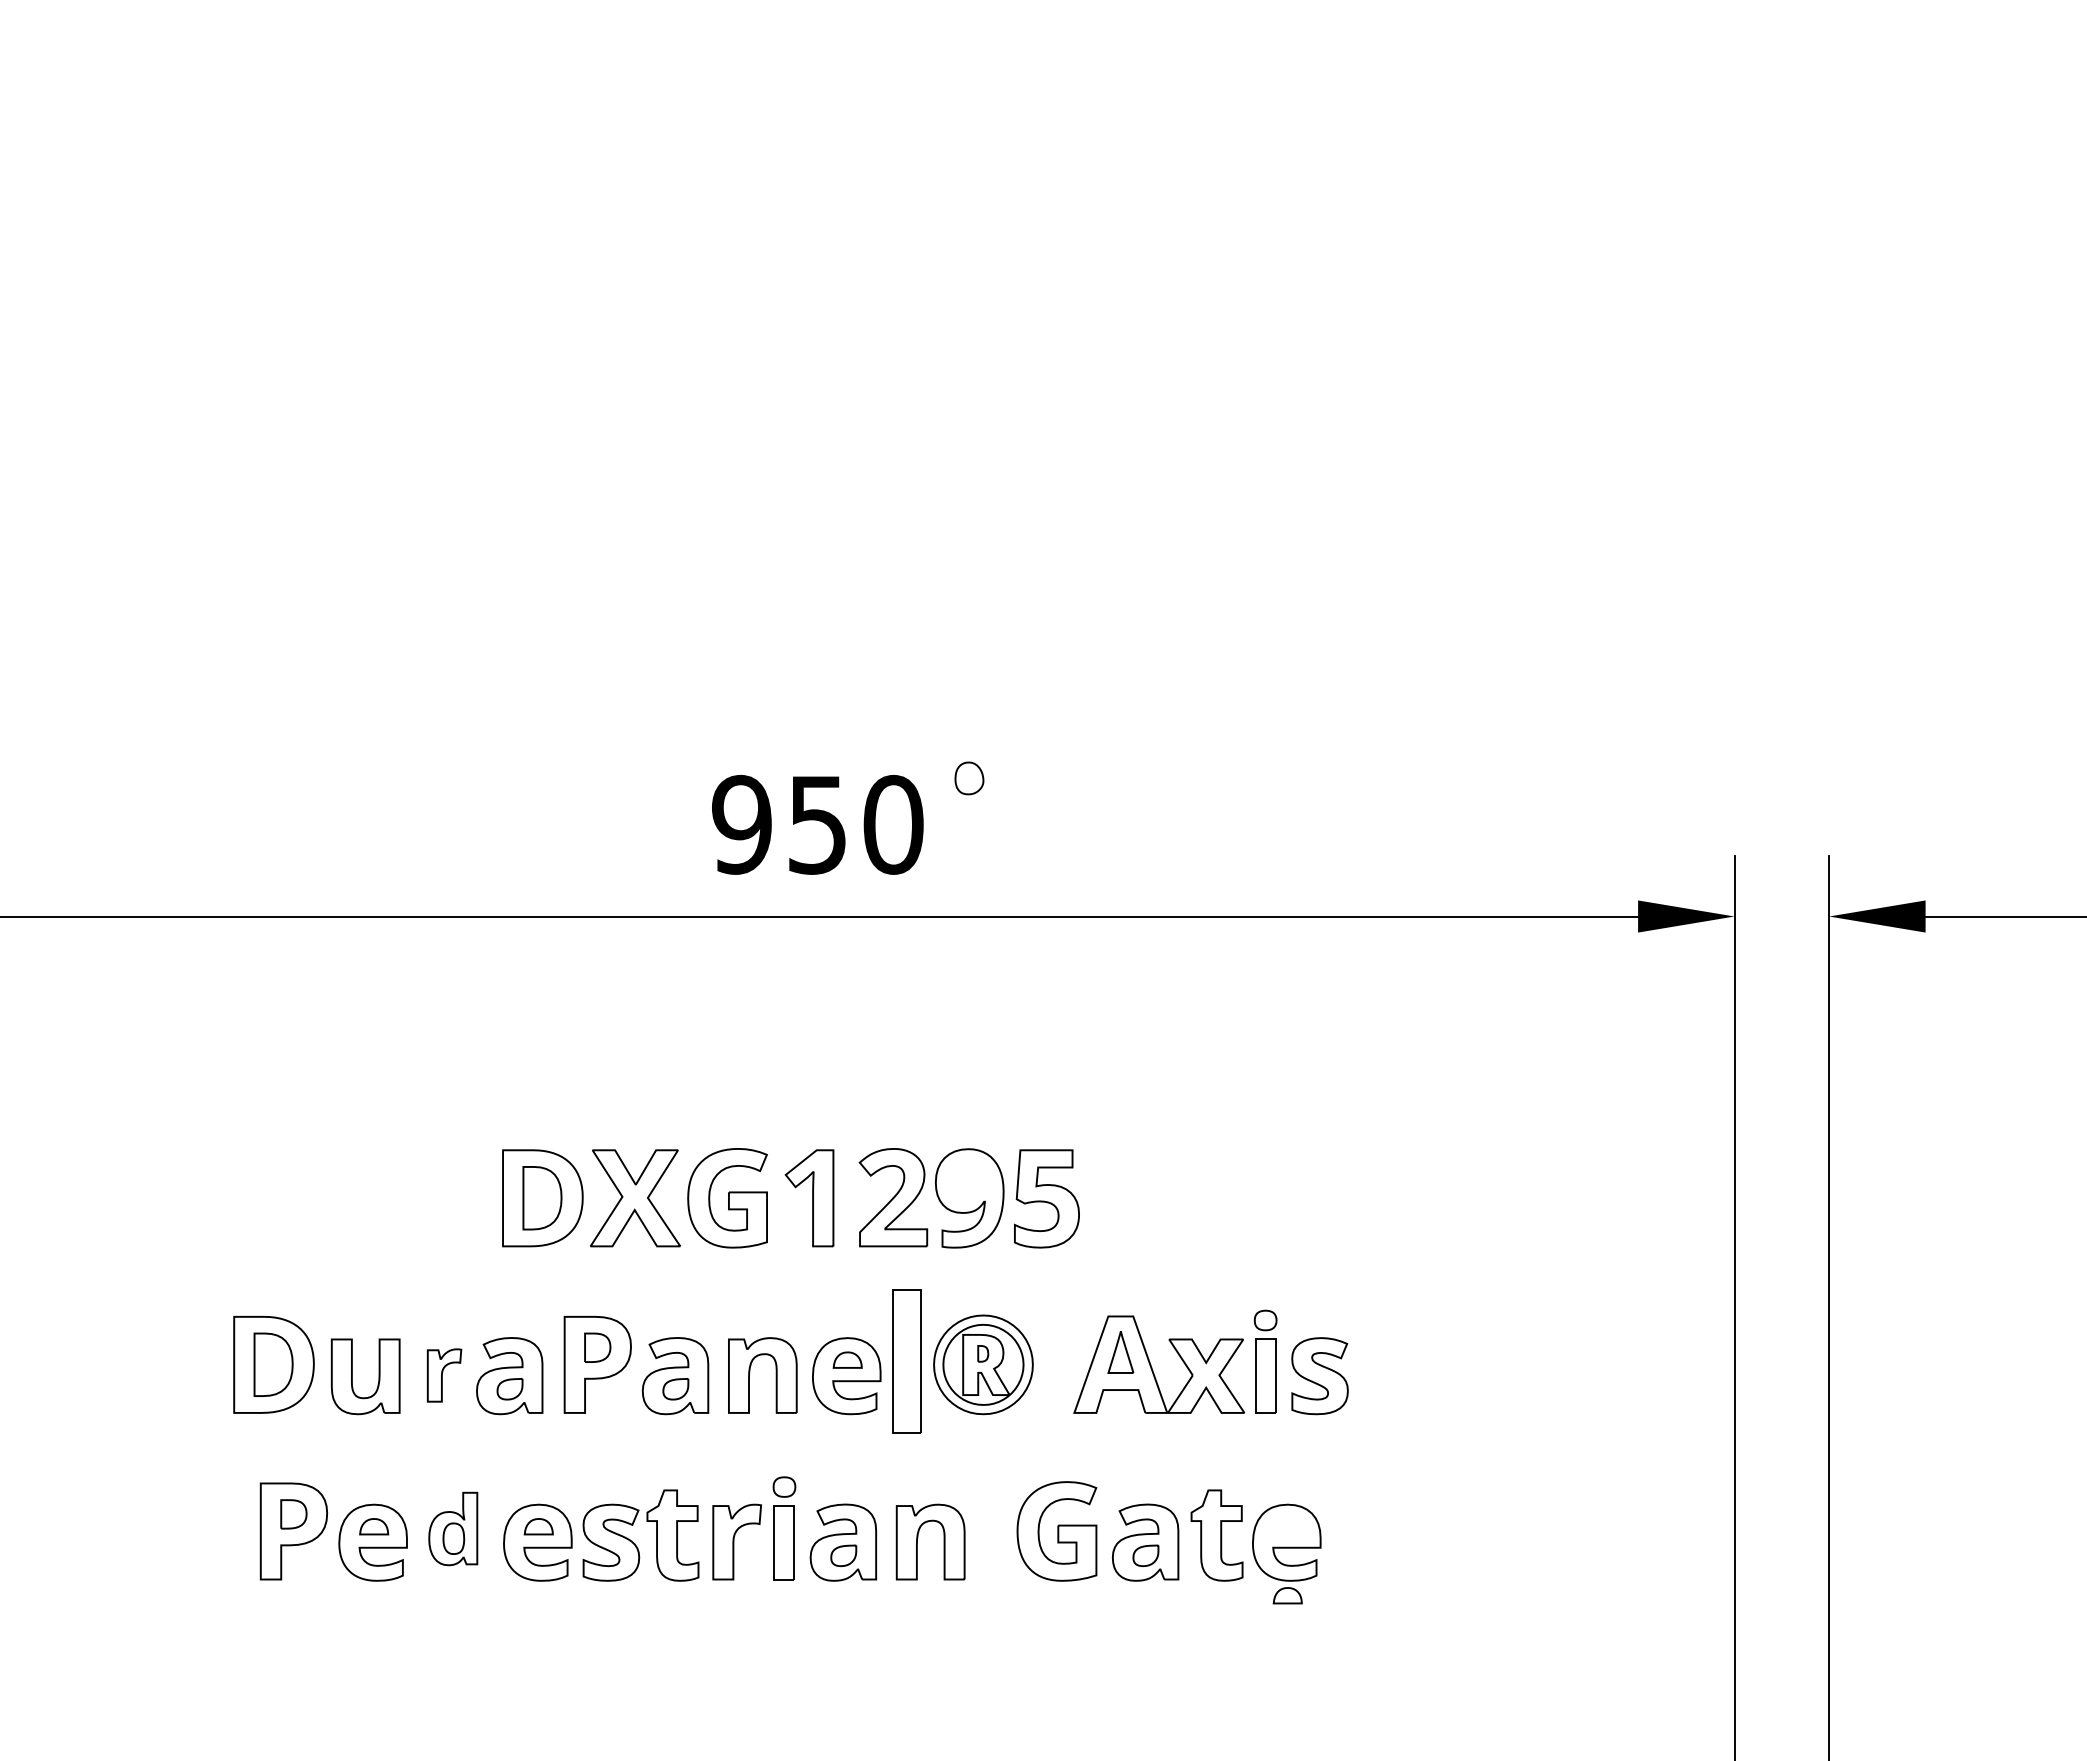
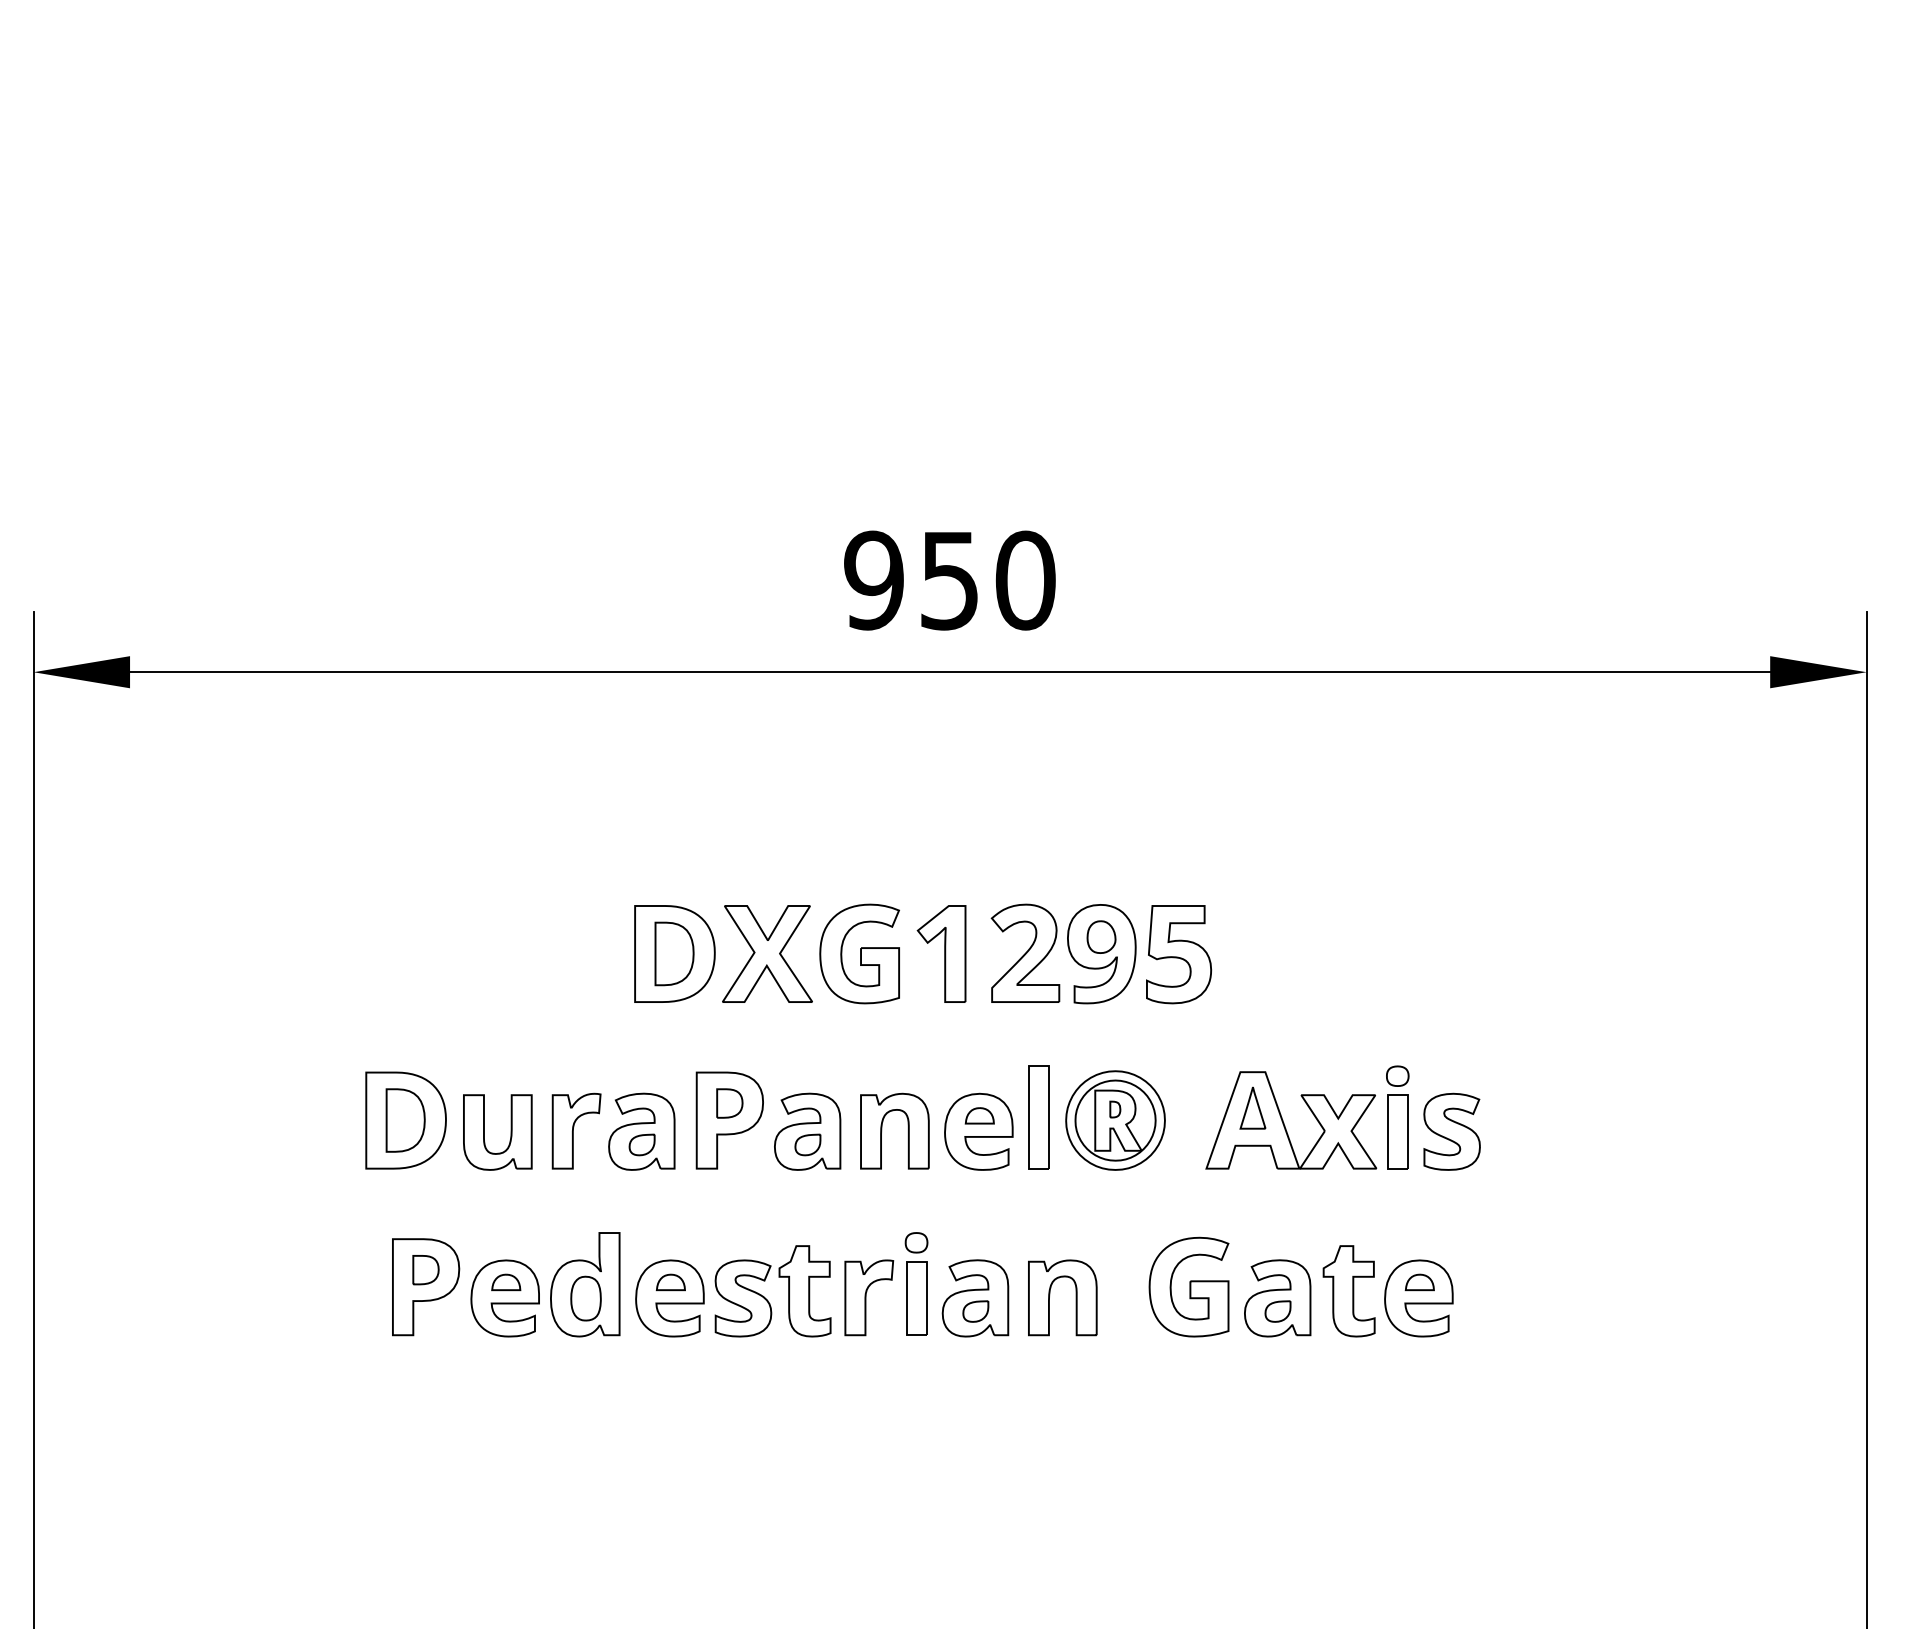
part: (969, 778) -> (1101, 937), moved
part: (906, 1361) -> (1038, 1117), size x0.71
part: (444, 1375) -> (576, 1131), size x1.43
part: (453, 1528) -> (585, 1284), size x1.43
part: (1287, 1595) -> (1419, 1282), moved

